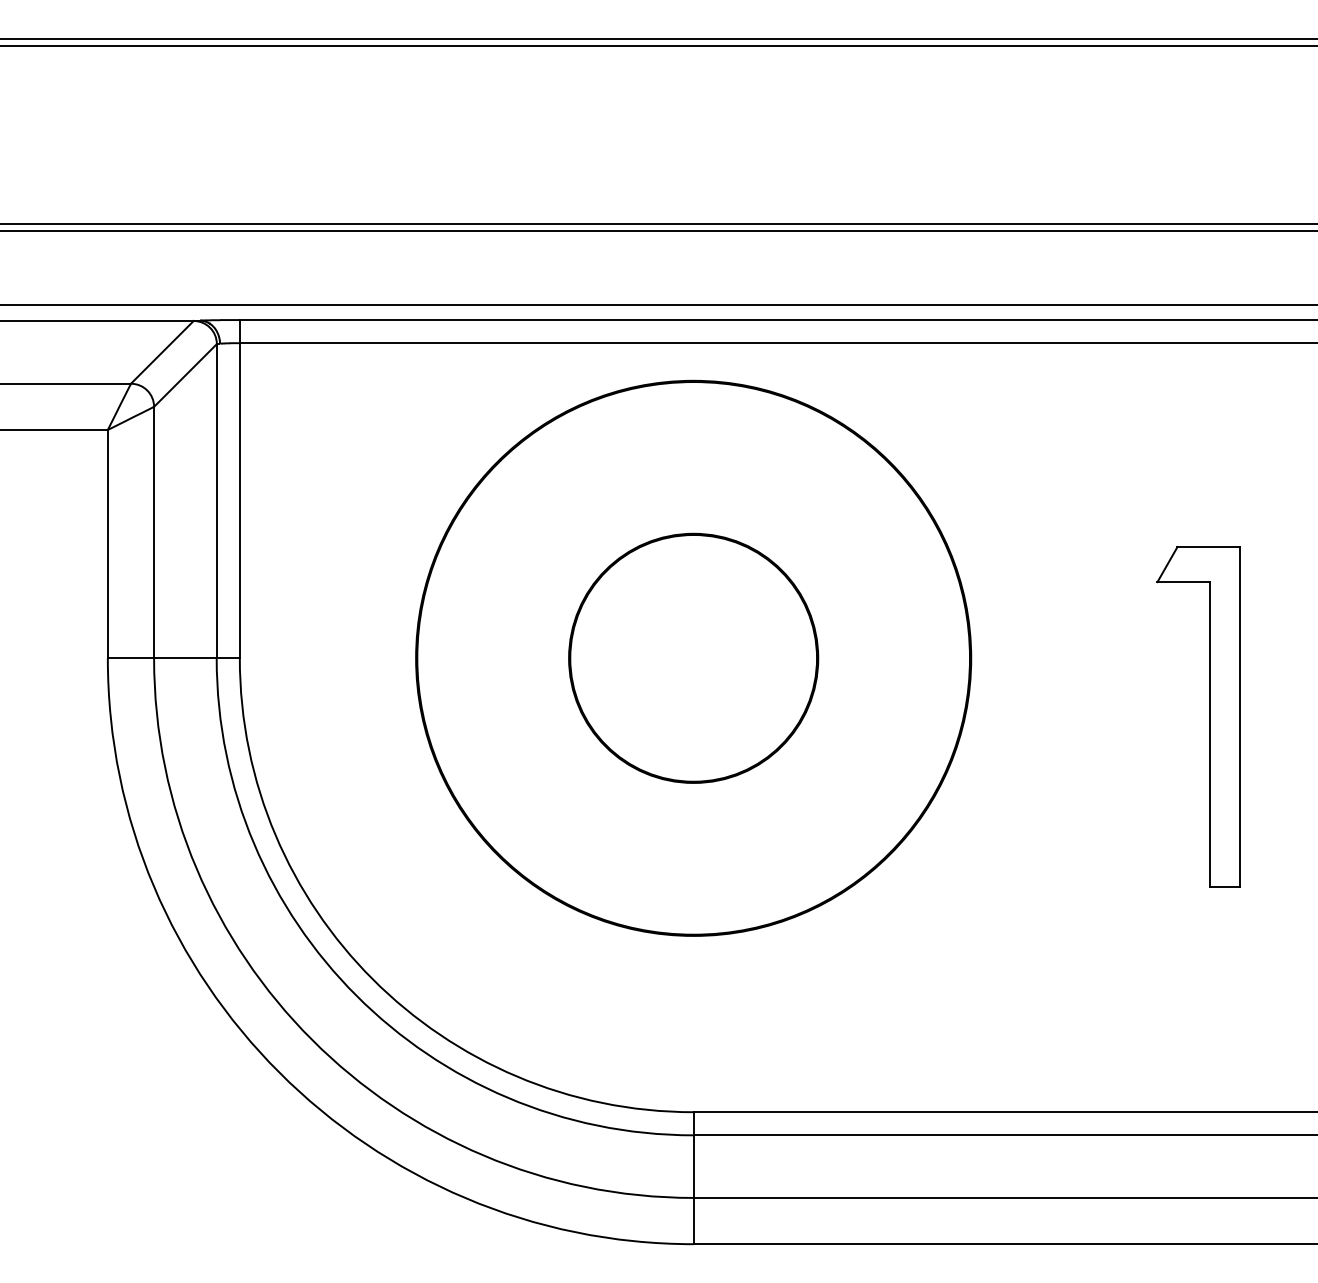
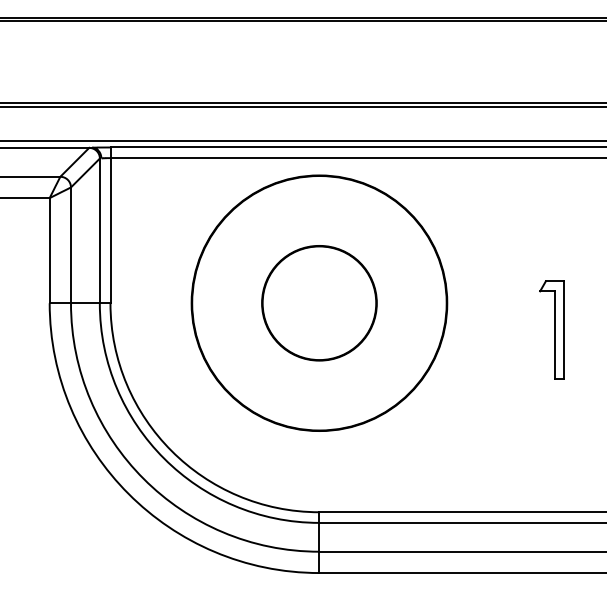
part: (1197, 715) -> (551, 329), size x0.62

